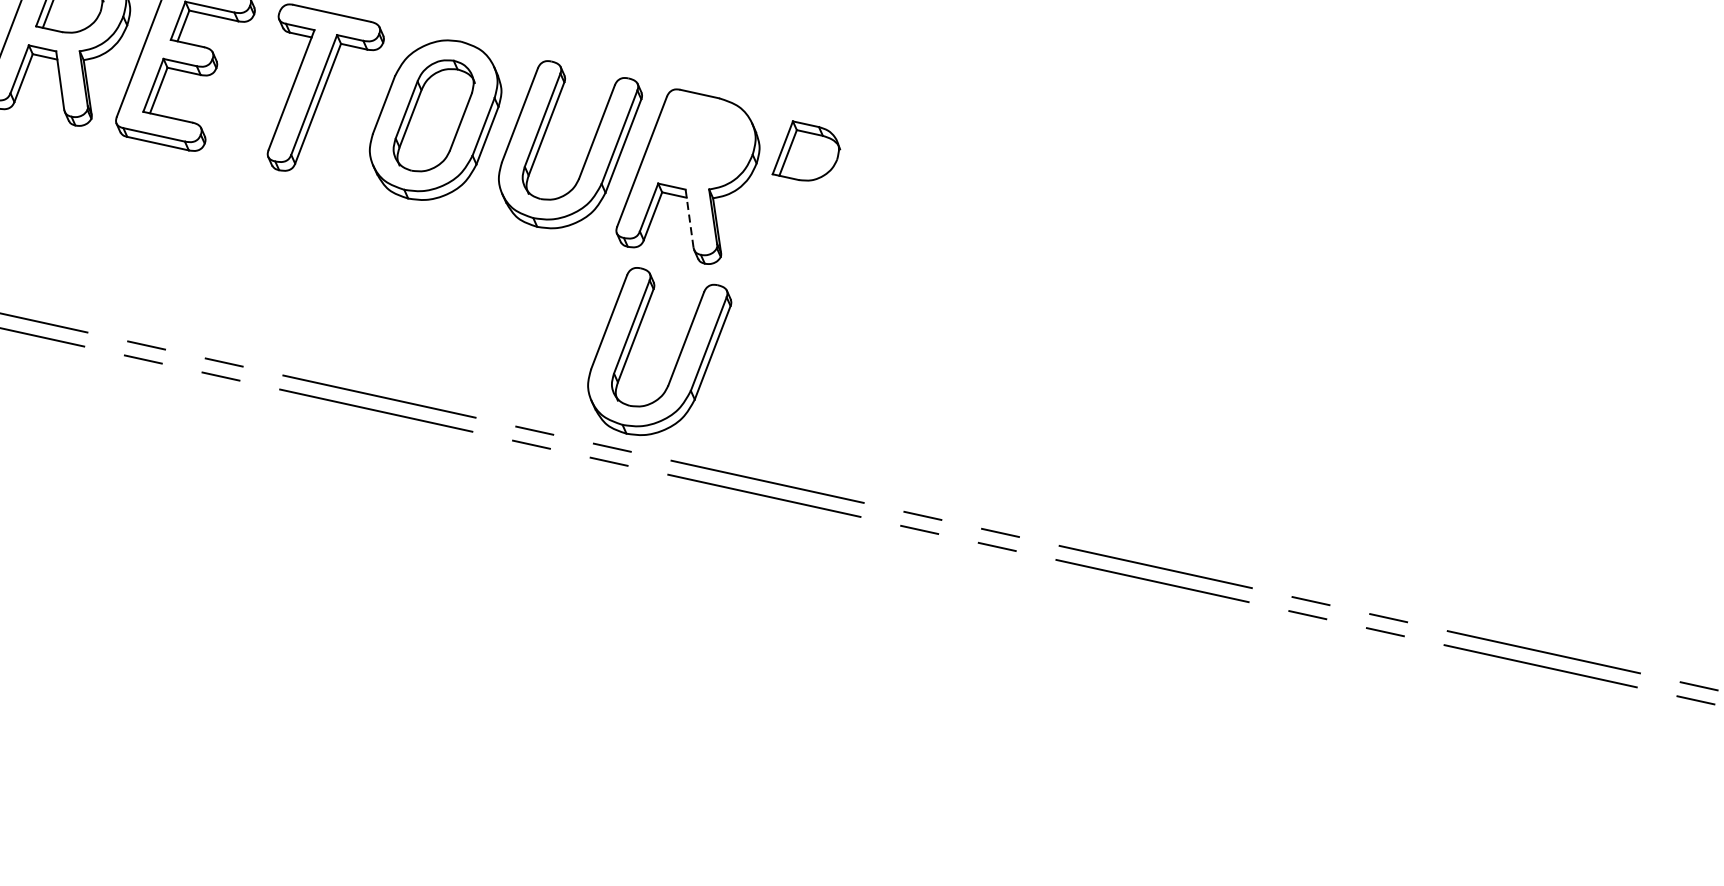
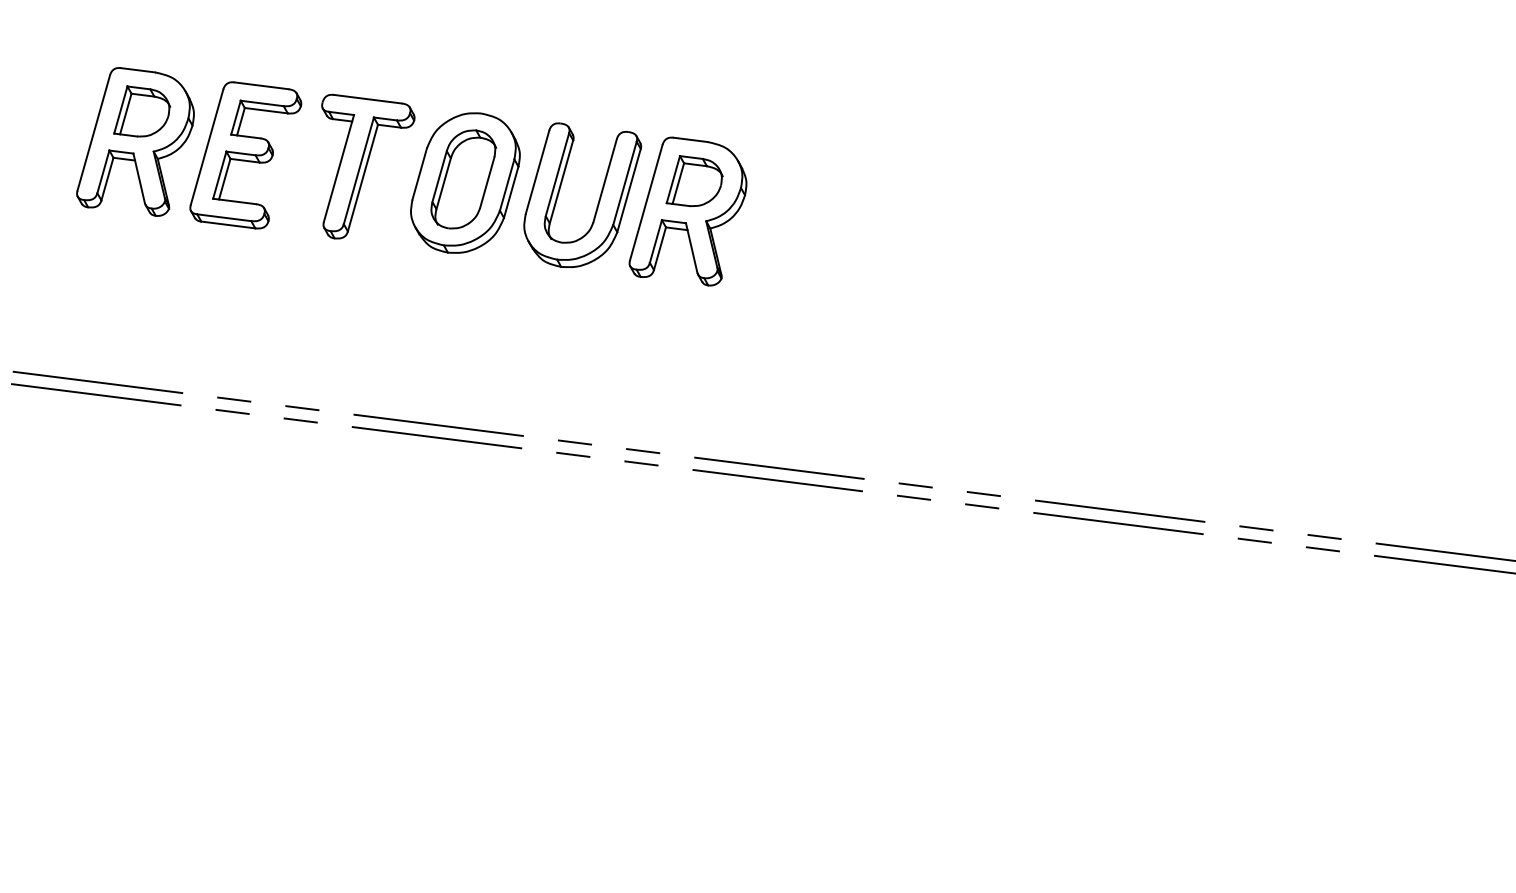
part: (806, 152) -> (694, 181), moved
line: (689, 218) -> (691, 247), dashed -> solid
part: (676, 359) -> (691, 370), removed

